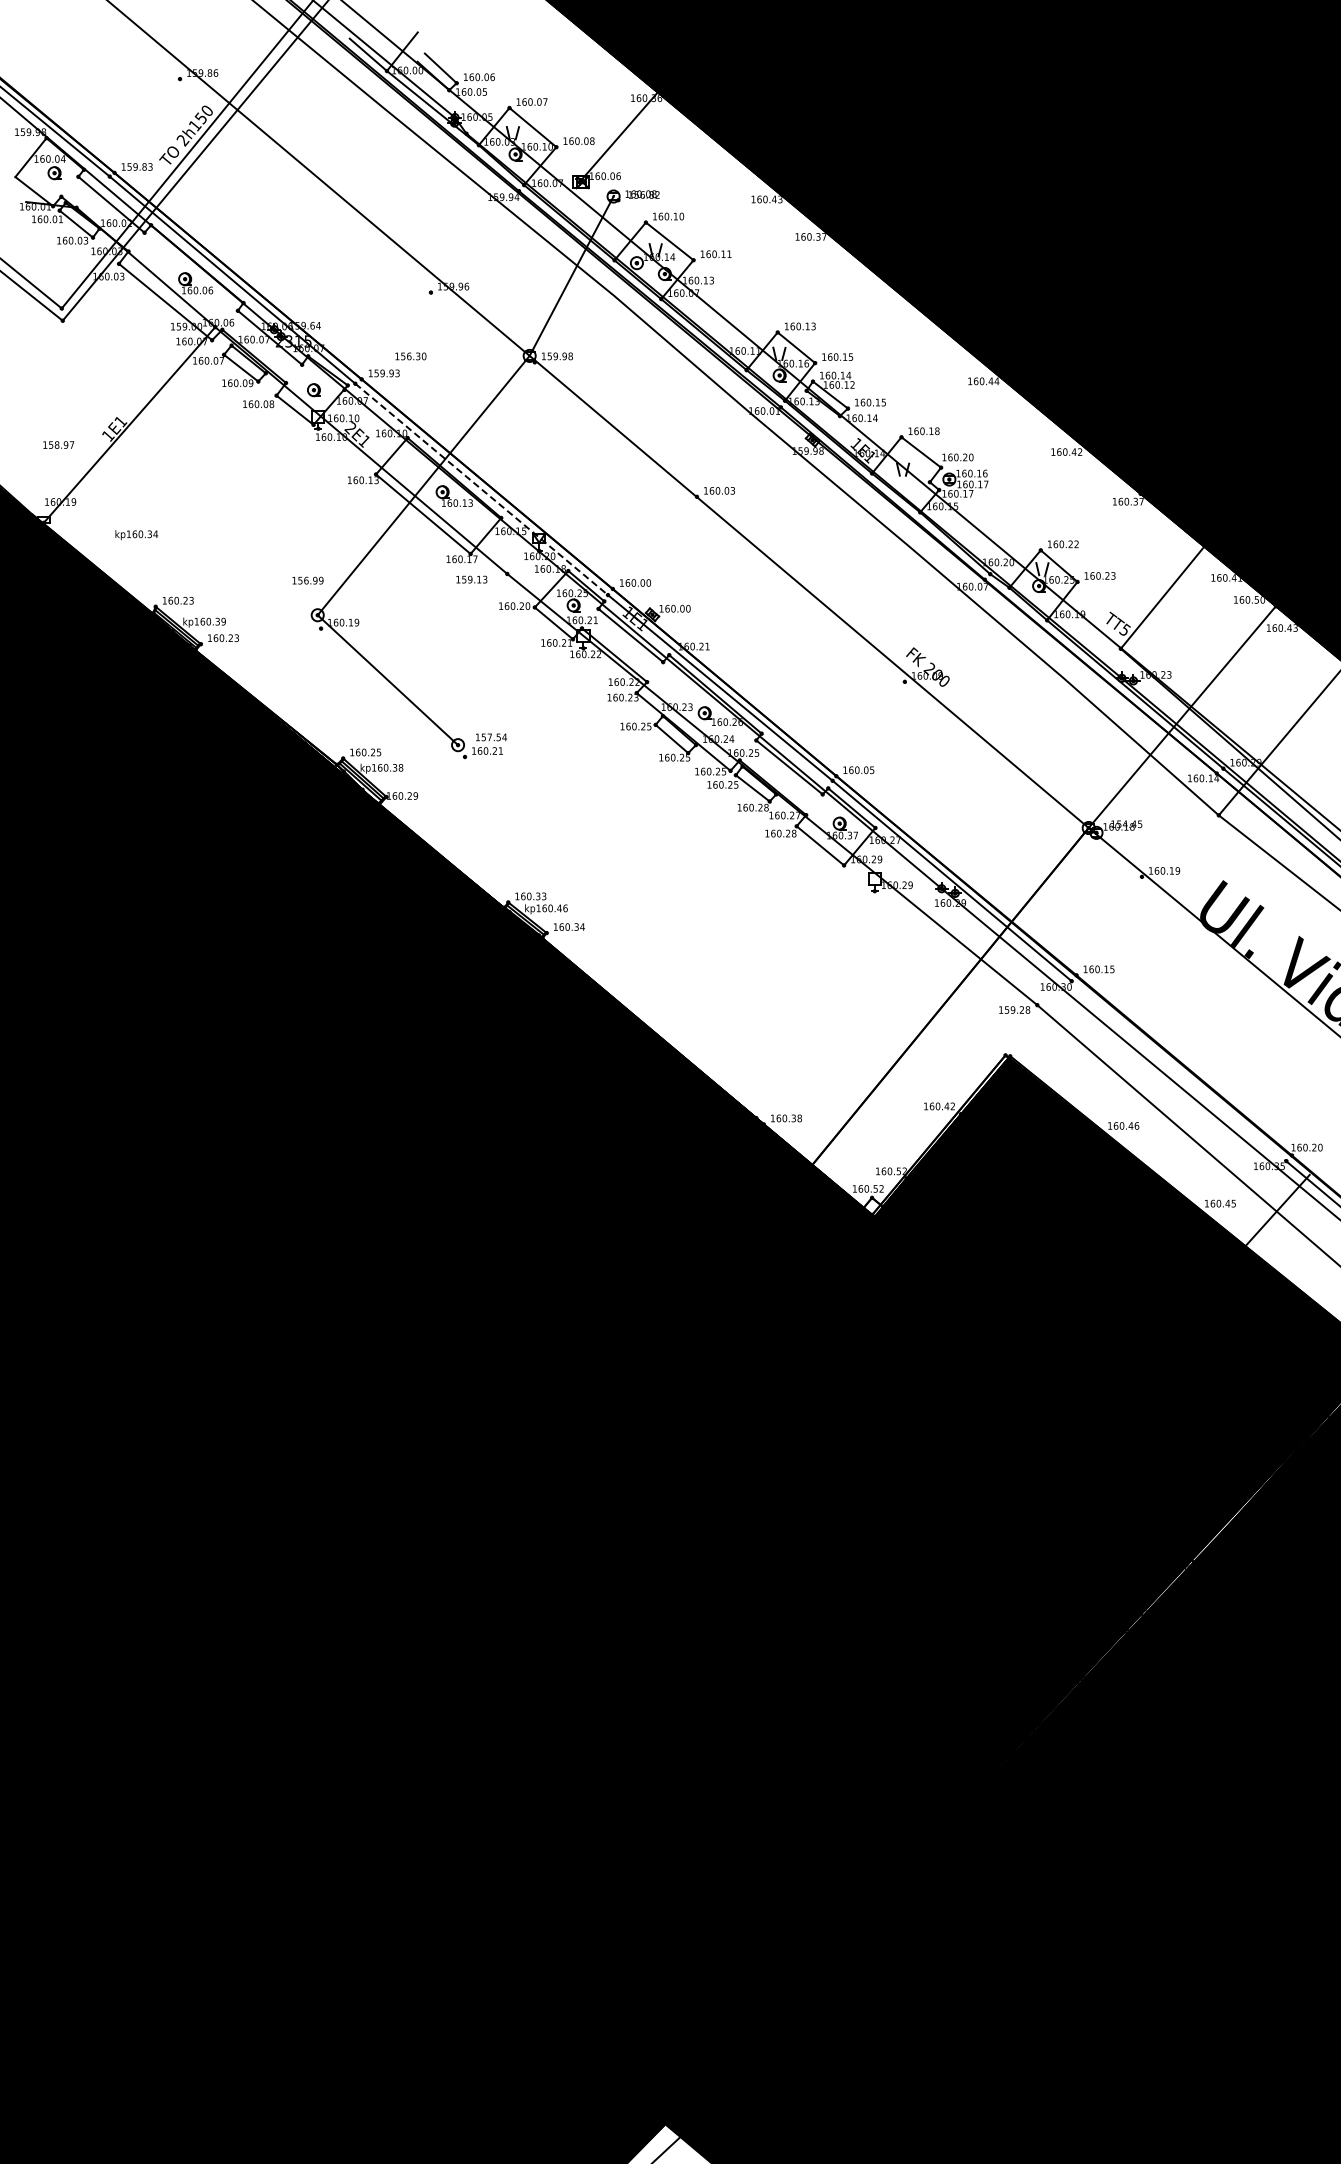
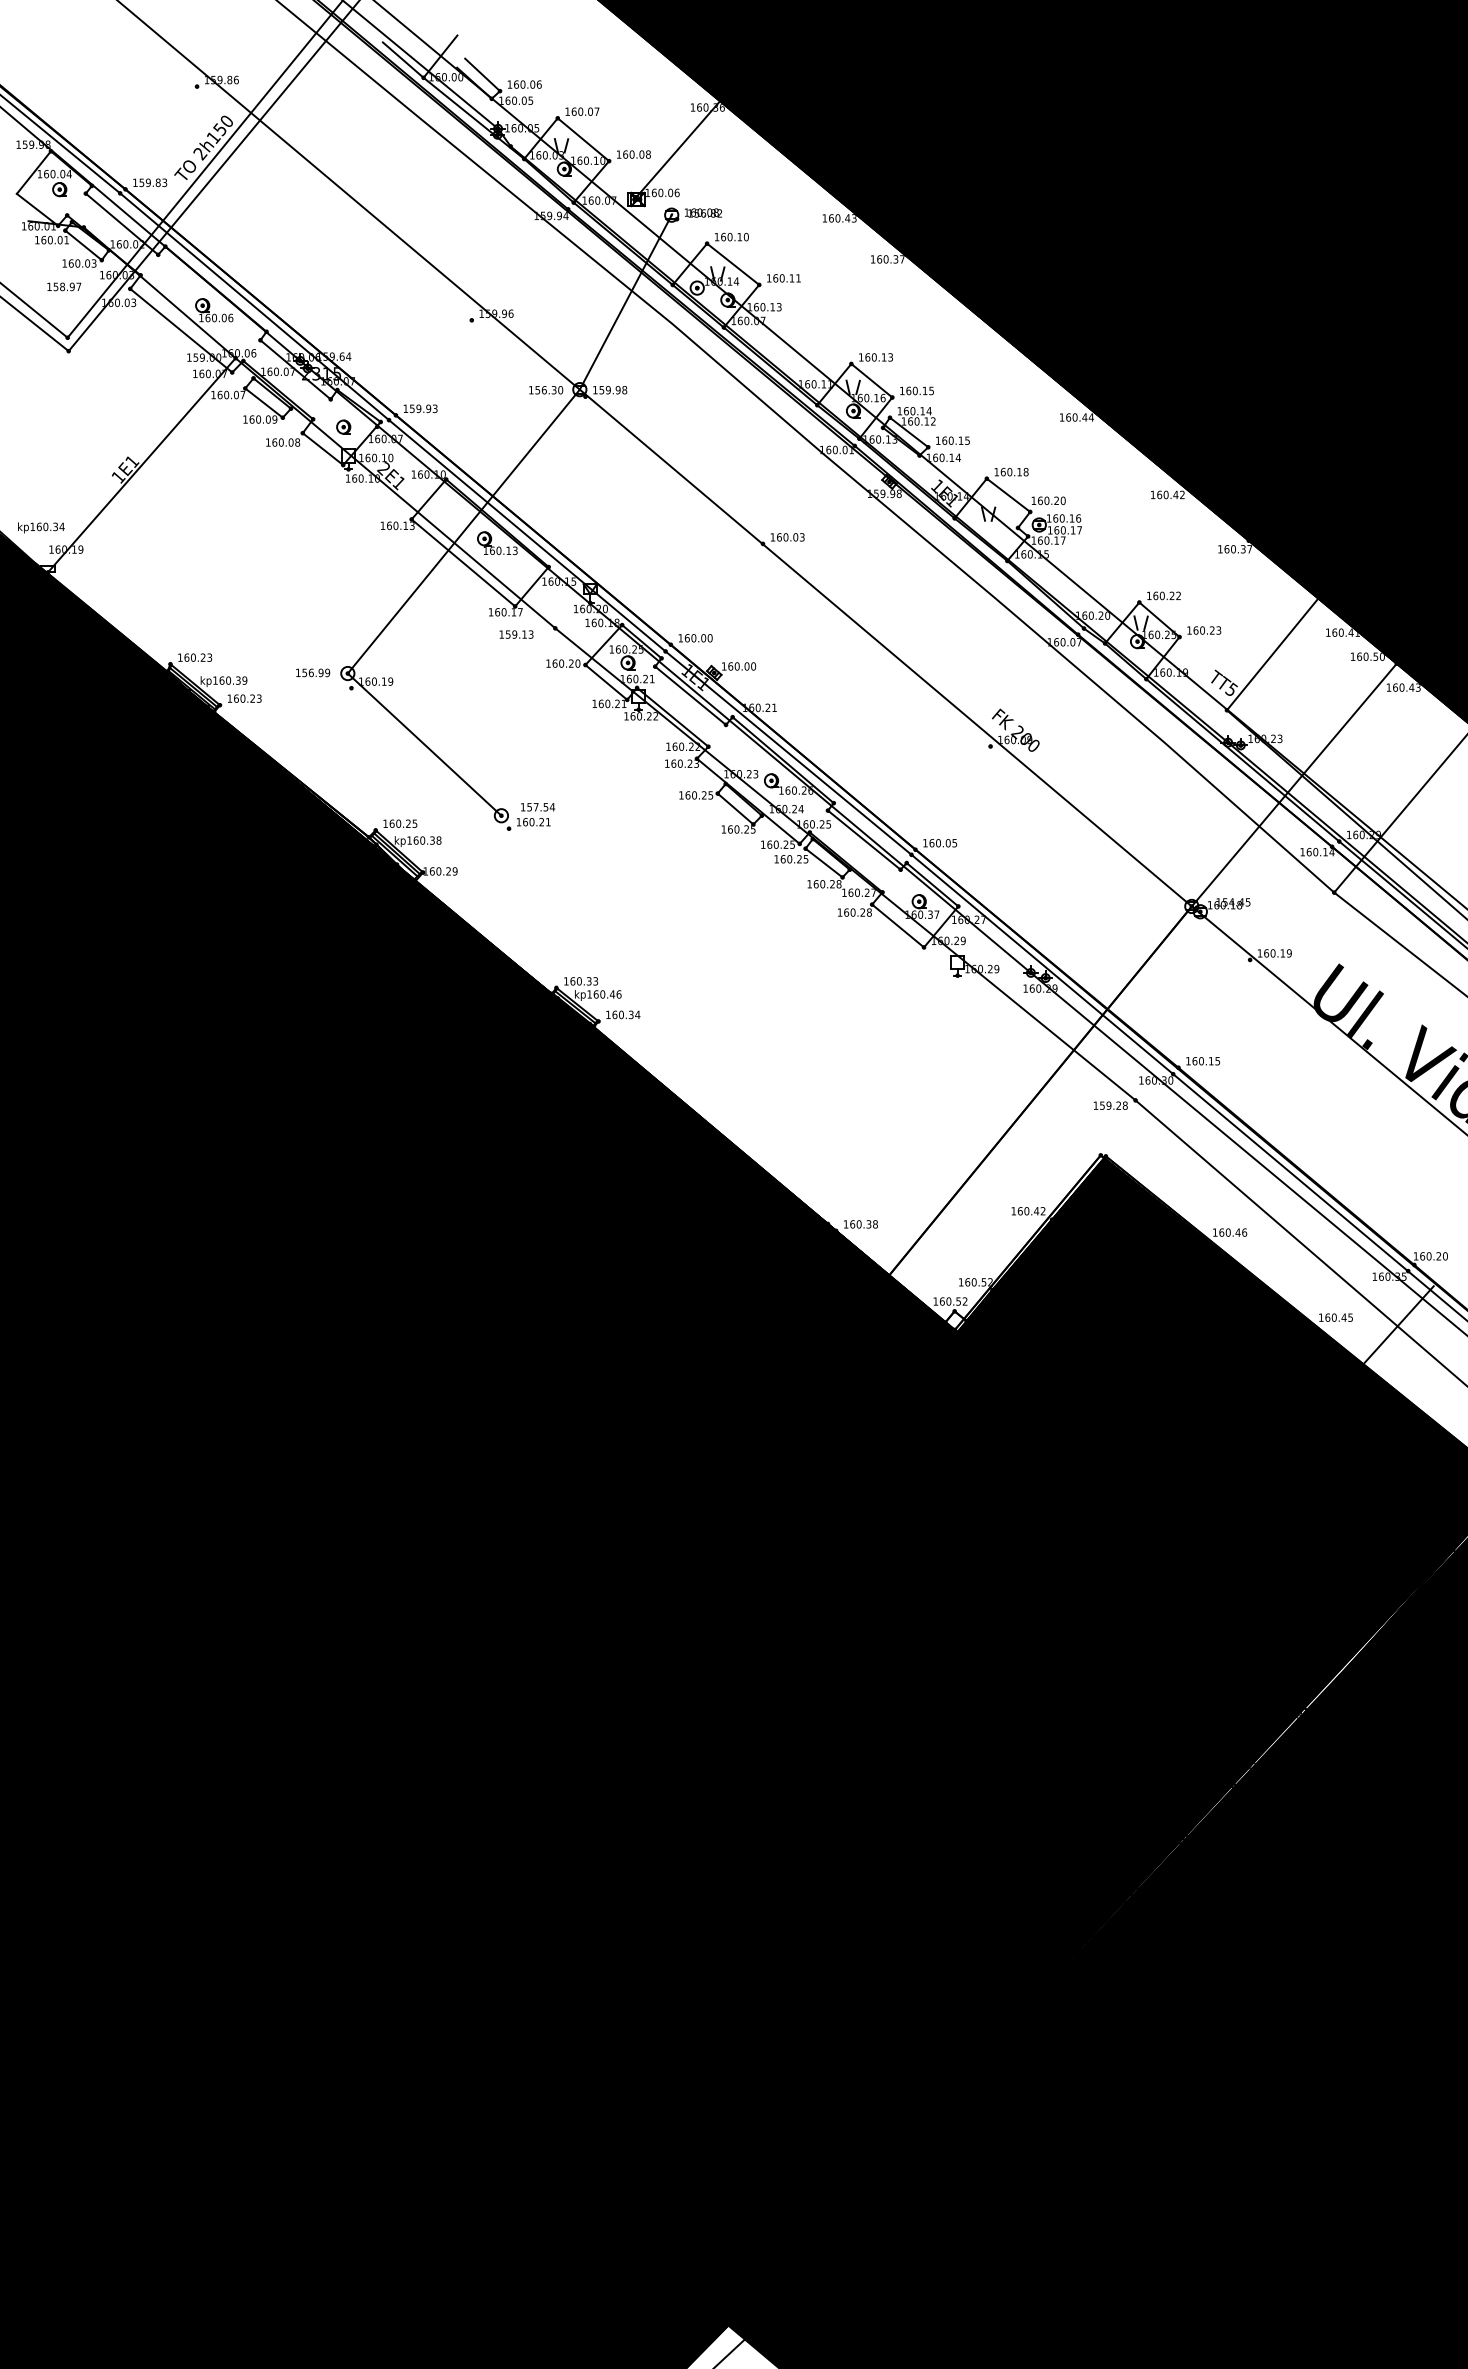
text: (410, 356) -> (545, 390), moved
text: (58, 444) -> (64, 286), moved
line: (481, 489) -> (527, 535), dashed -> solid
text: (136, 535) -> (41, 528), moved
text: (307, 580) -> (312, 672), moved
line: (1178, 1070) -> (1290, 1171), added

